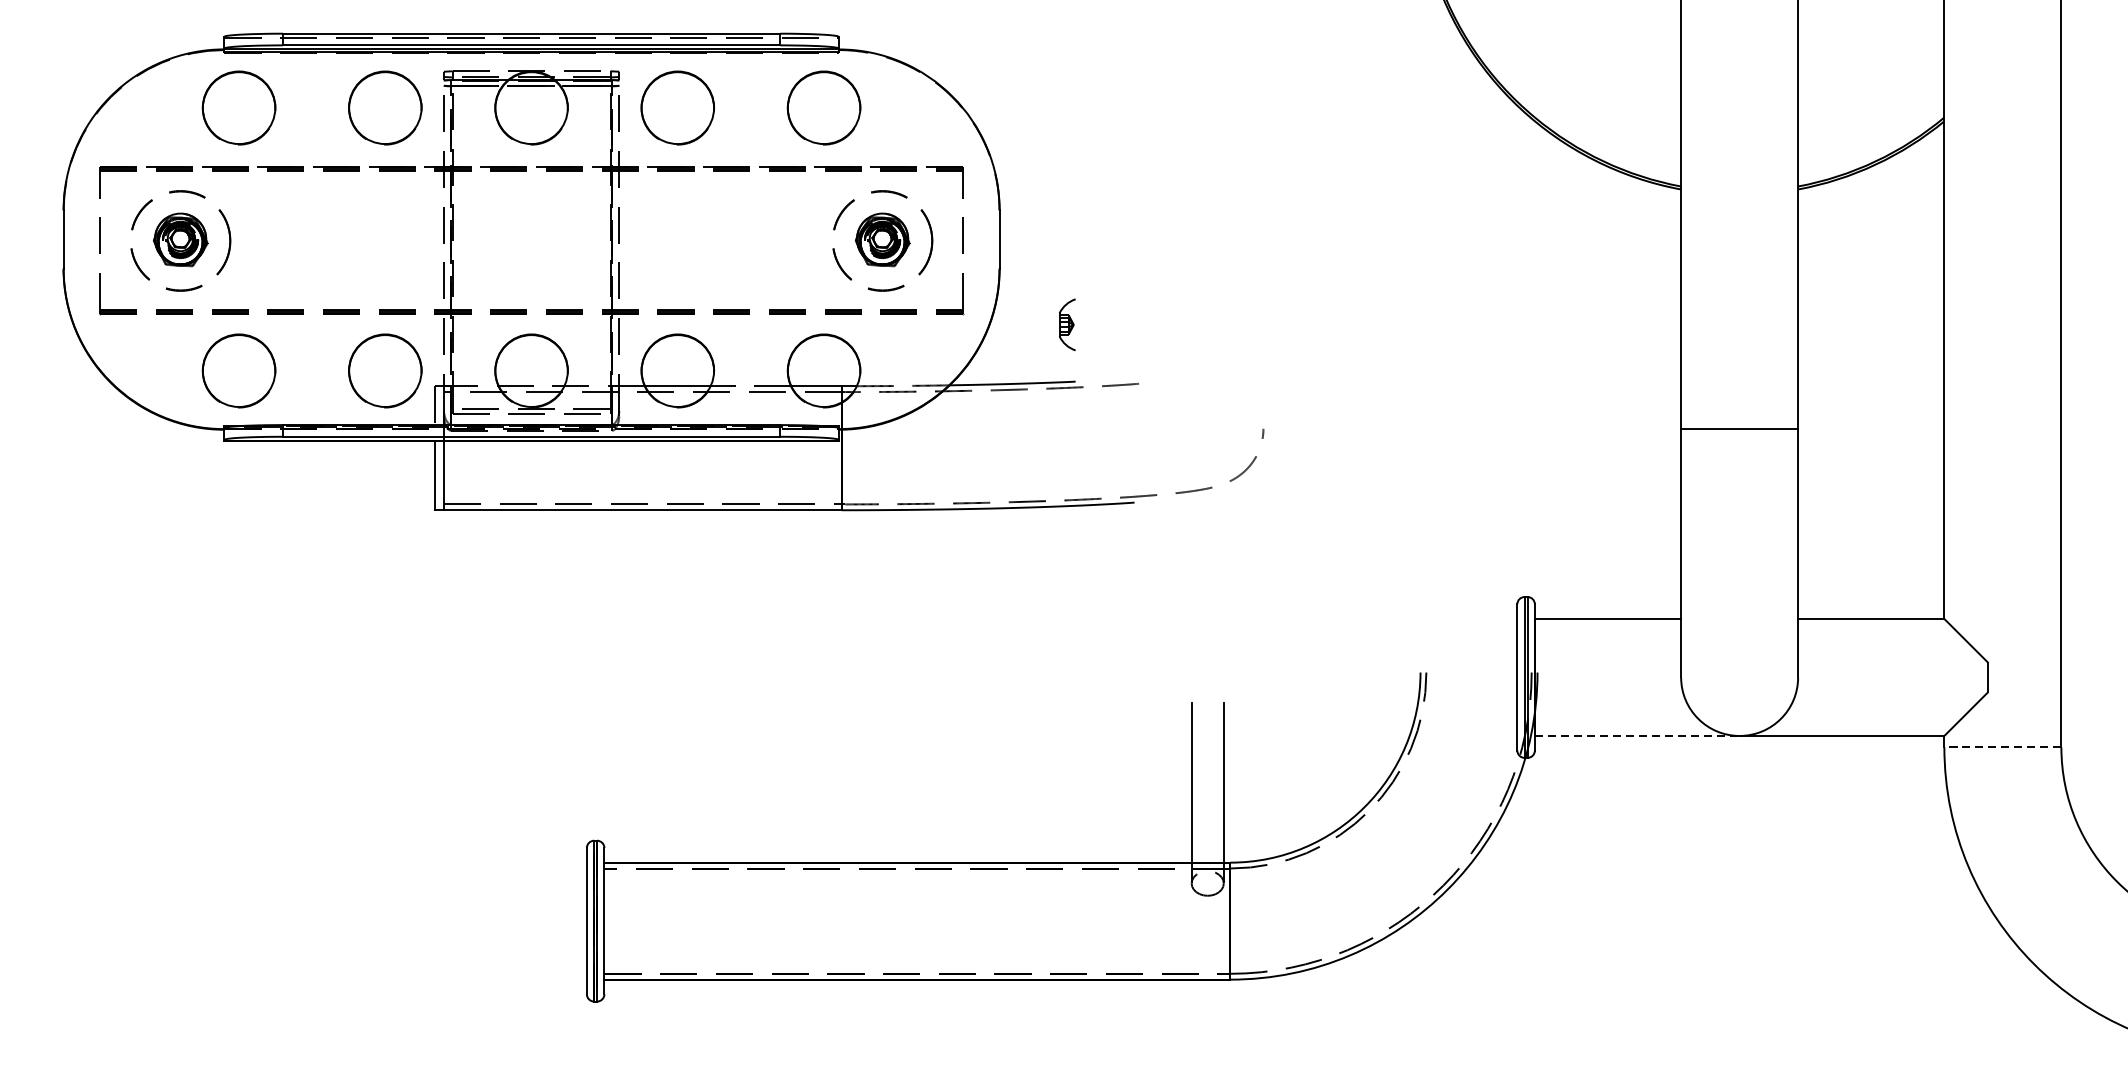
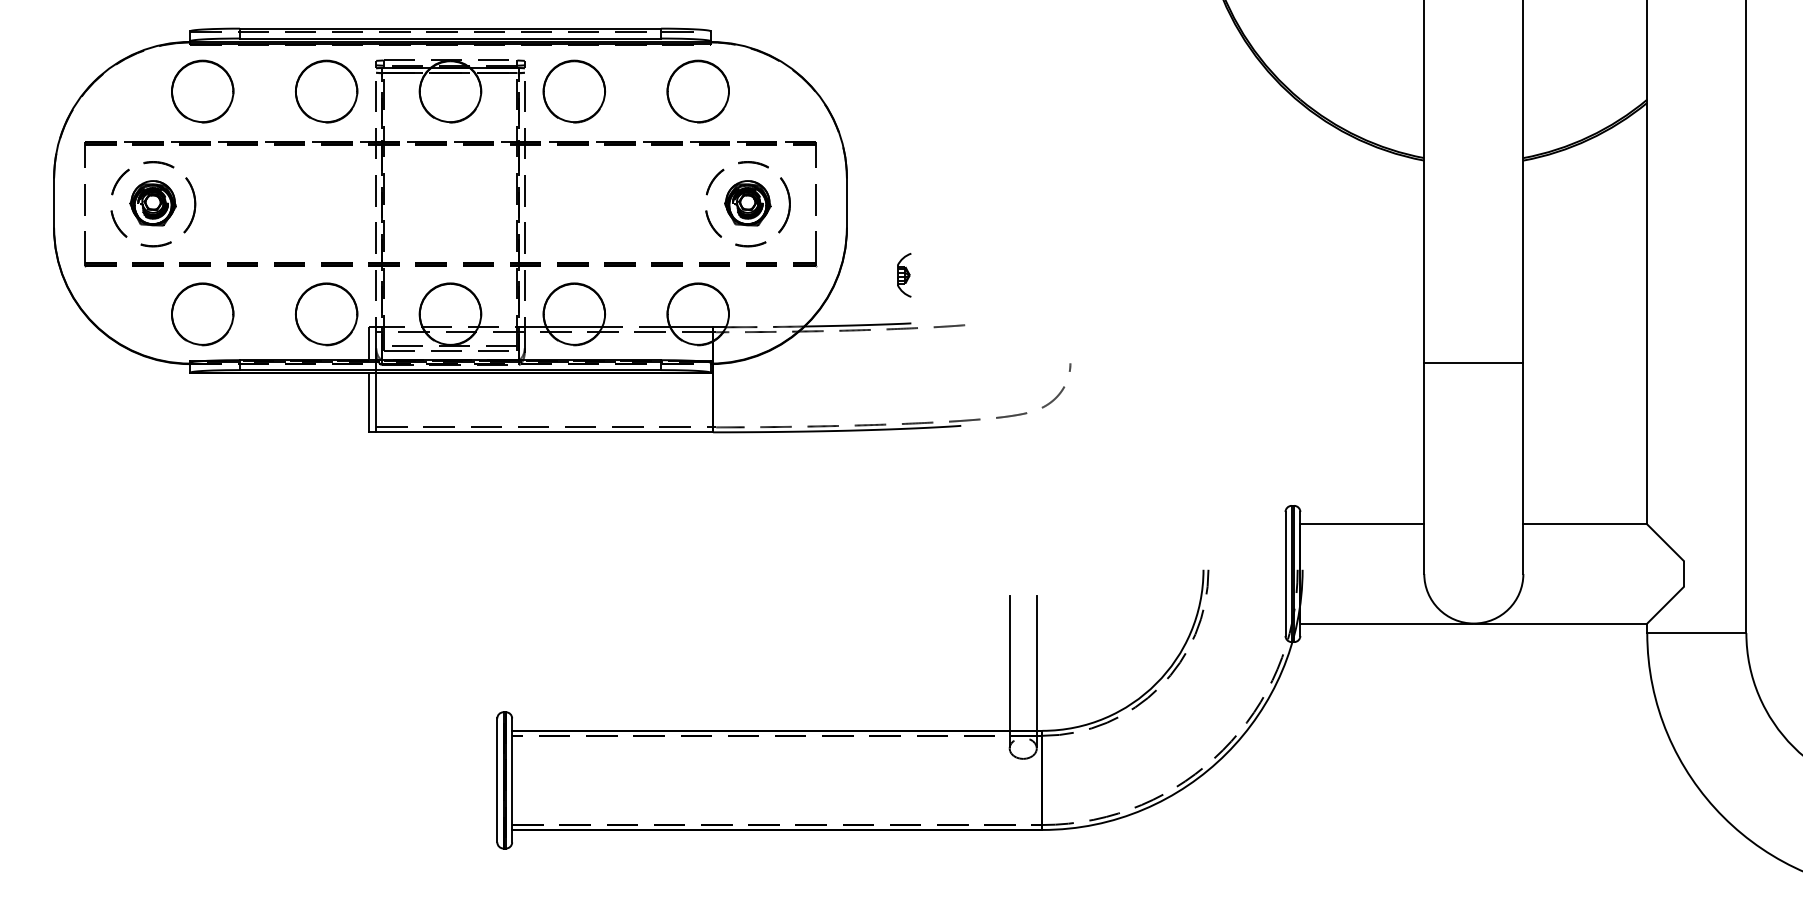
line: (1637, 735) -> (1387, 623), dashed -> solid
line: (2002, 747) -> (1696, 633), dashed -> solid

